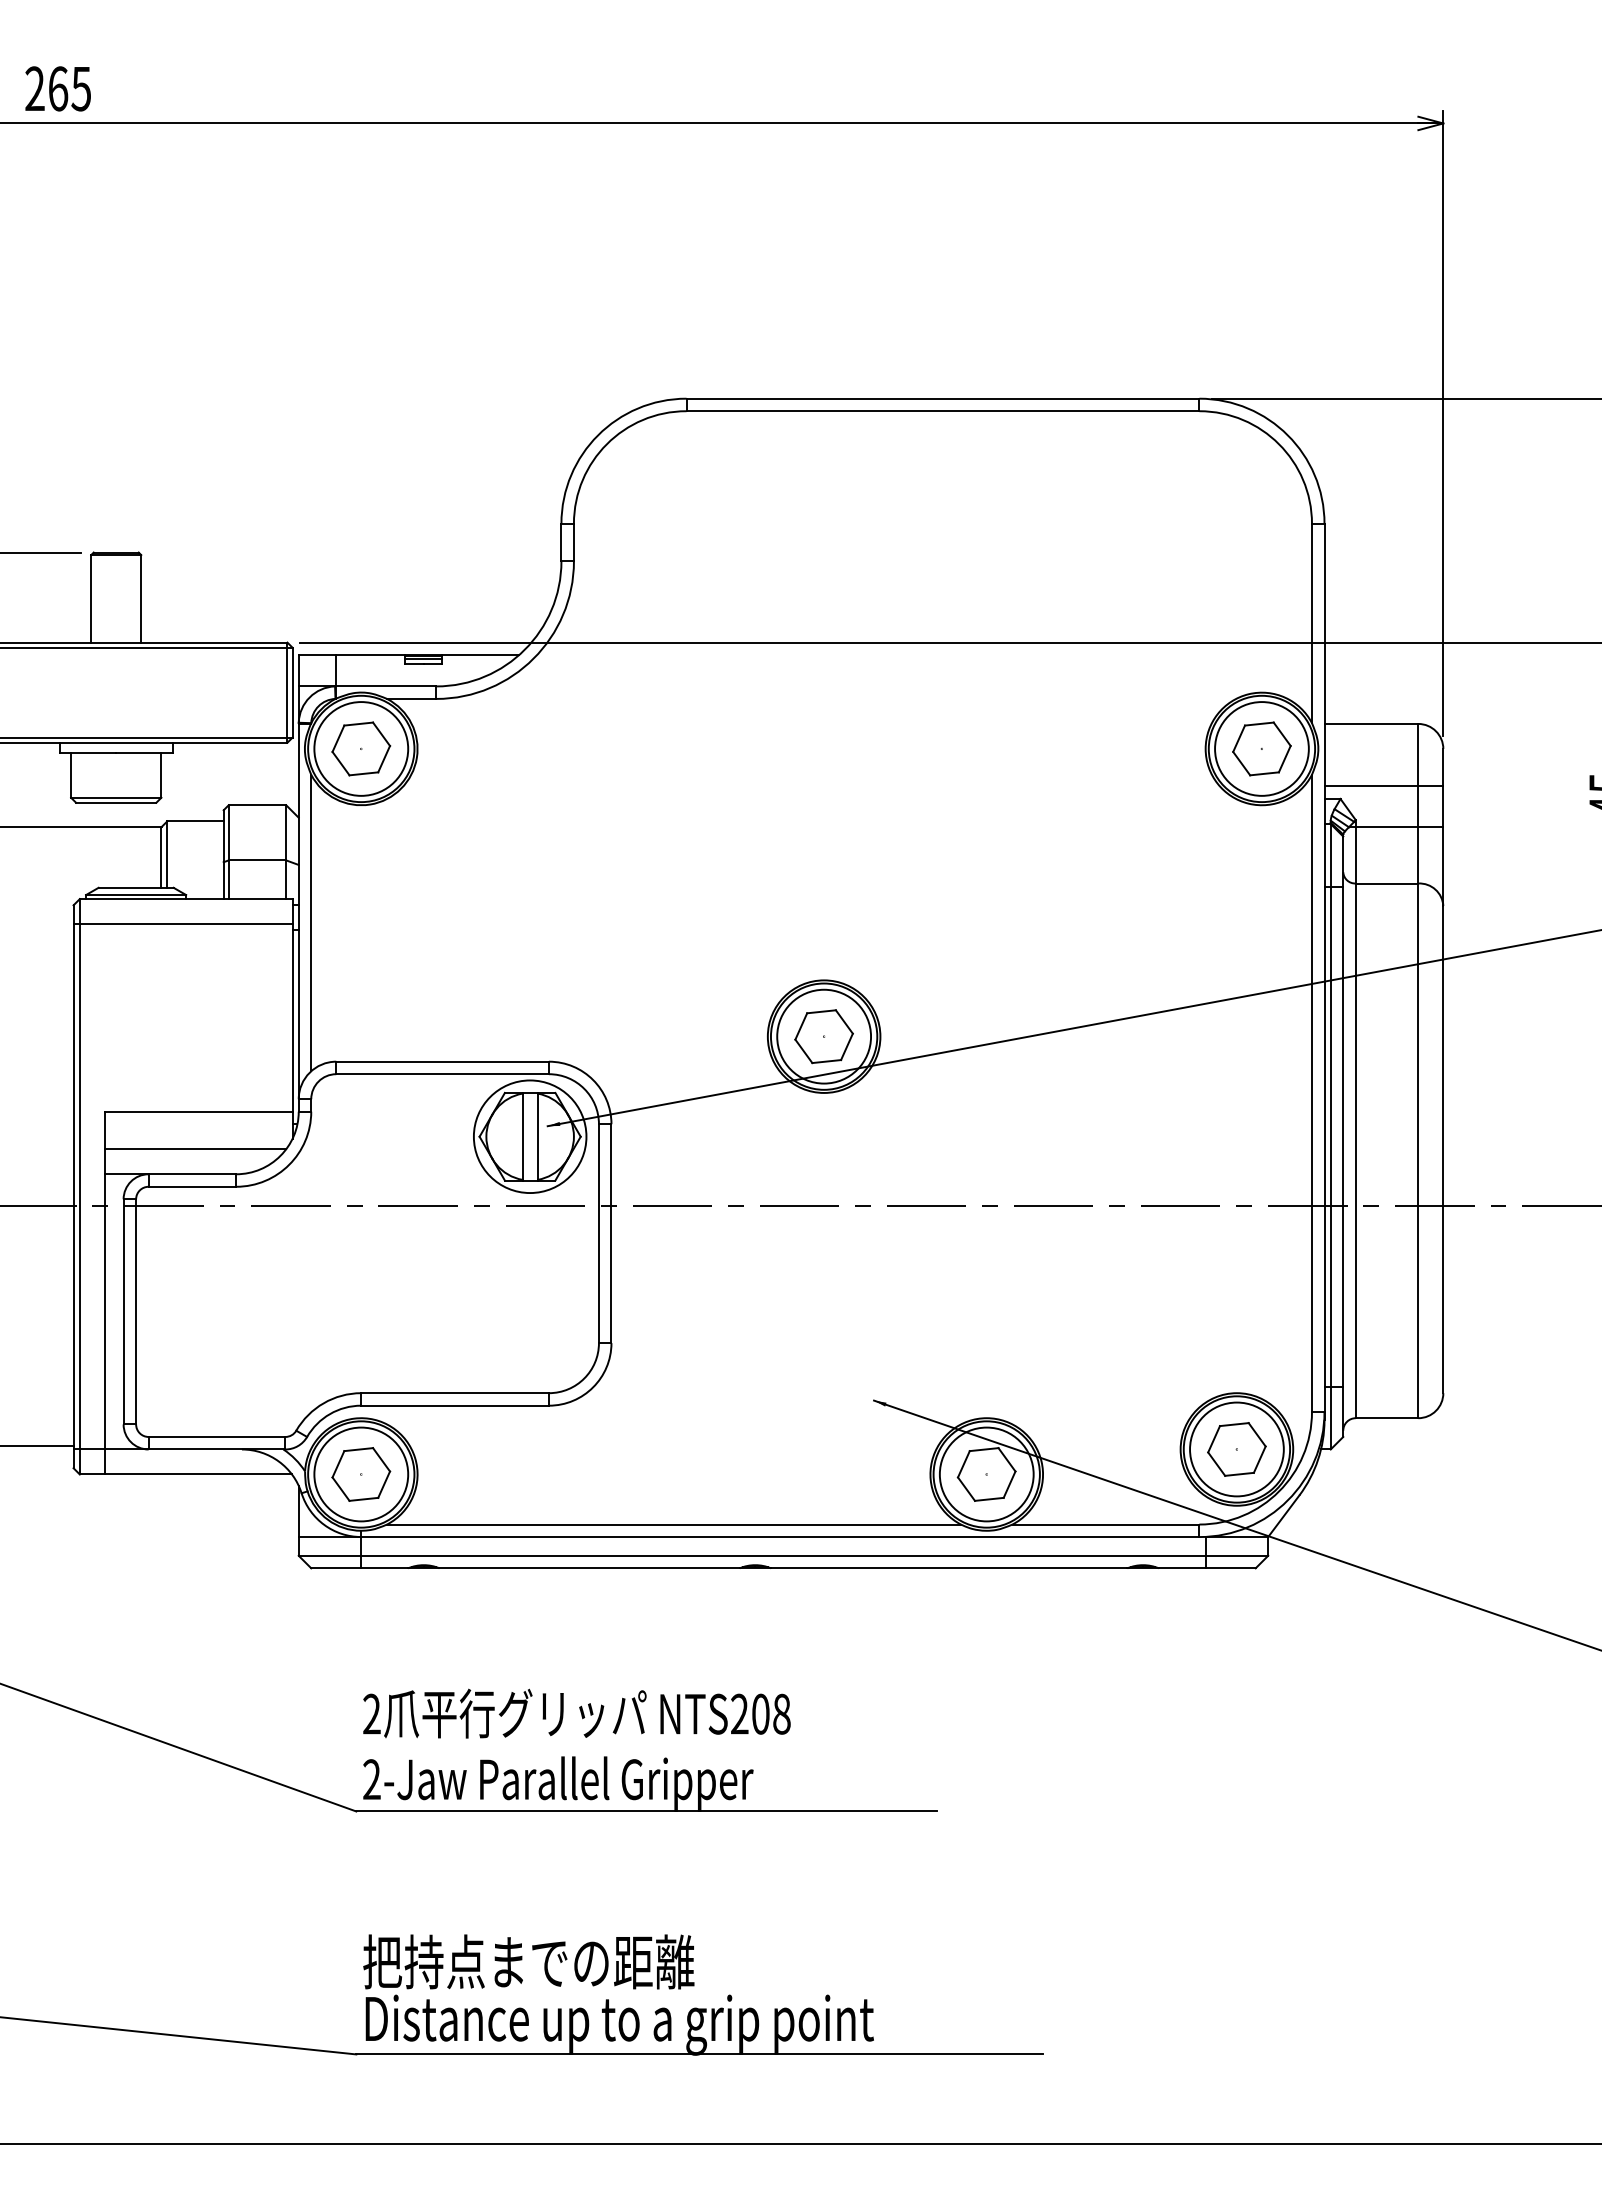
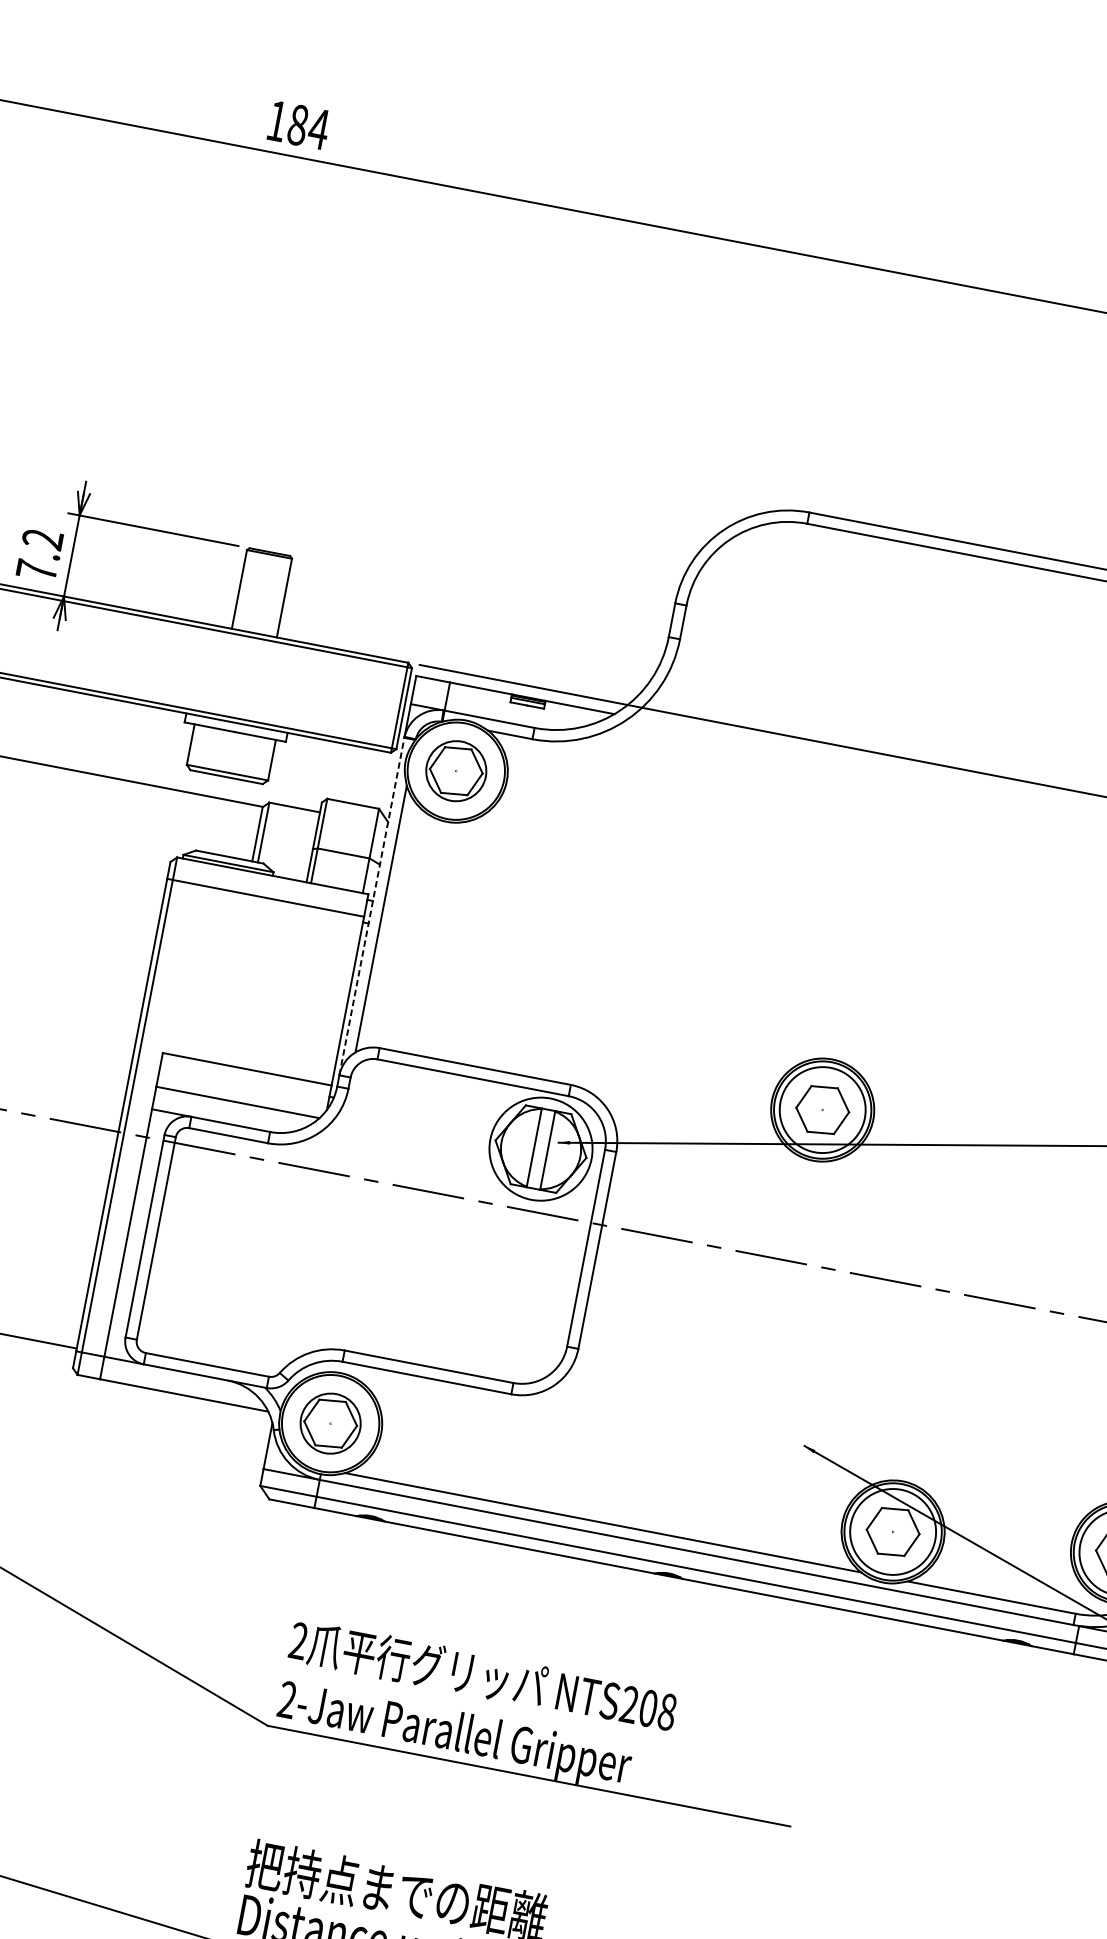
text: (58, 88) -> (298, 124), 265 -> 184
circle: (361, 748) -> (456, 770), size x0.7
line: (298, 911) -> (371, 906), solid -> dashed
circle: (361, 1474) -> (330, 1423), size x0.7

